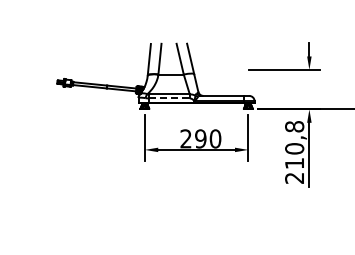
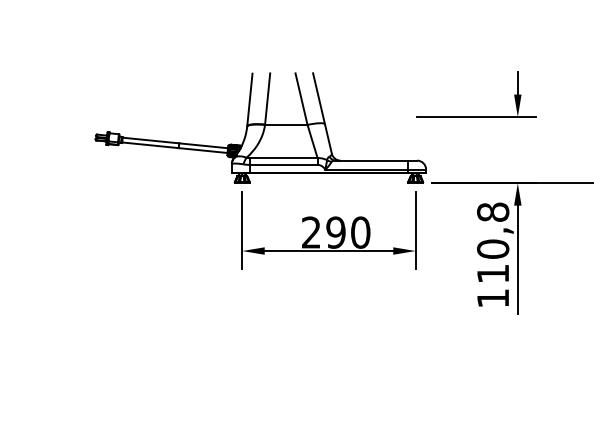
line: (170, 98) -> (285, 164), dashed -> solid
text: (294, 178) -> (492, 298), 210,8 -> 110,8

